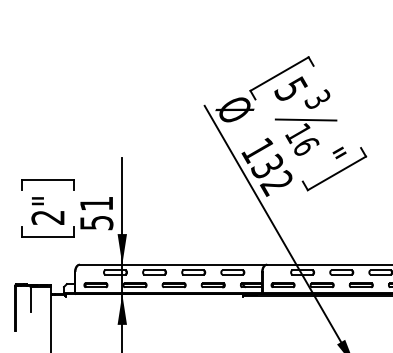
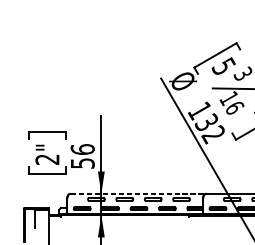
text: (96, 203) -> (82, 149), 51 -> 56
line: (173, 264) -> (138, 193), solid -> dashed

